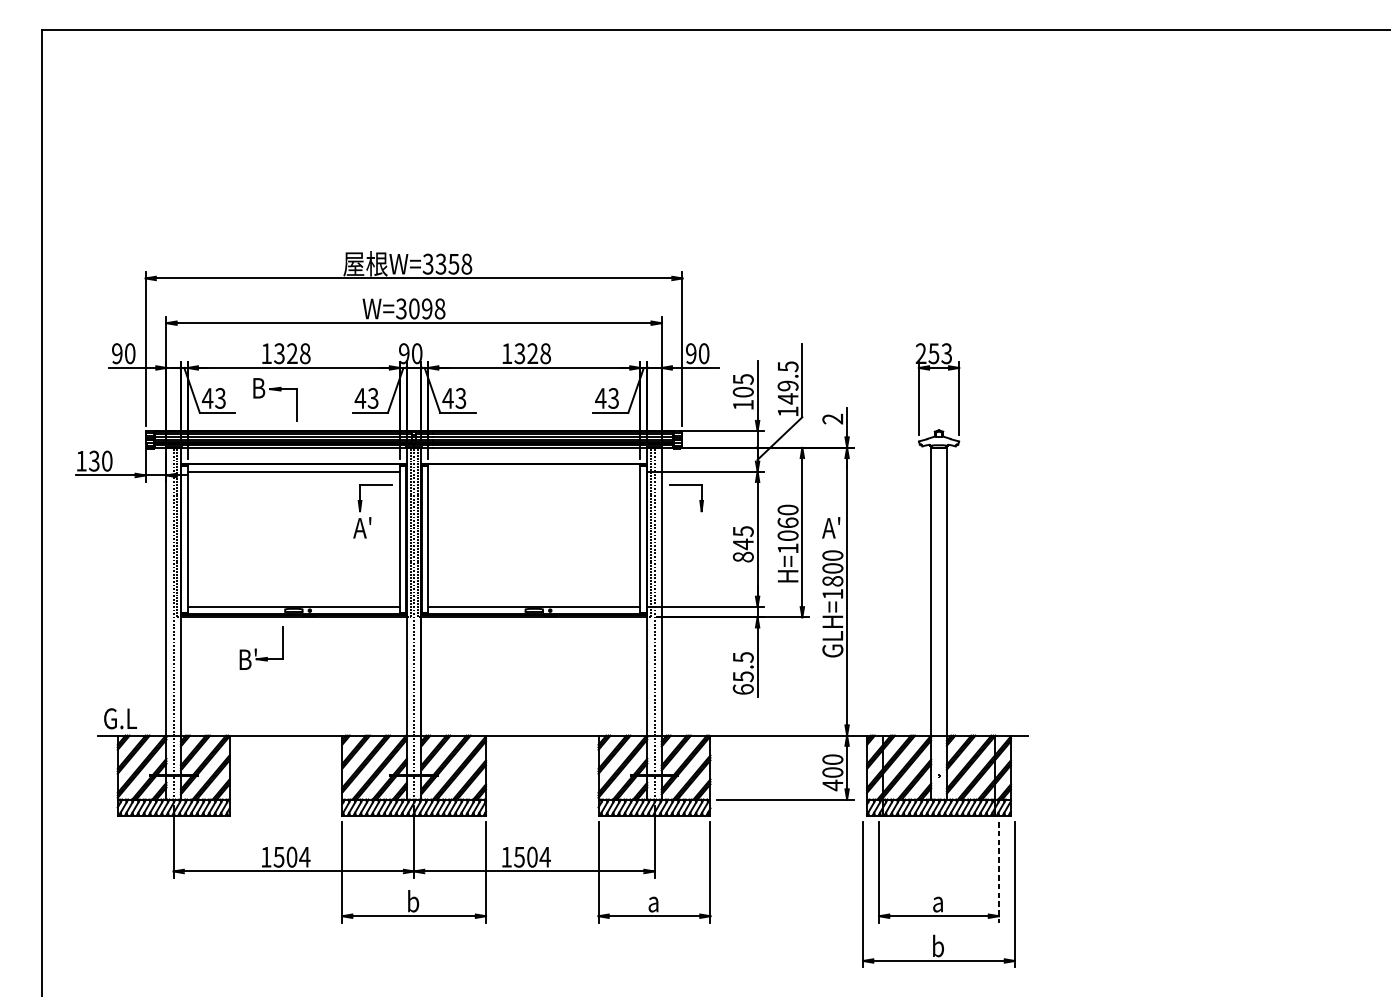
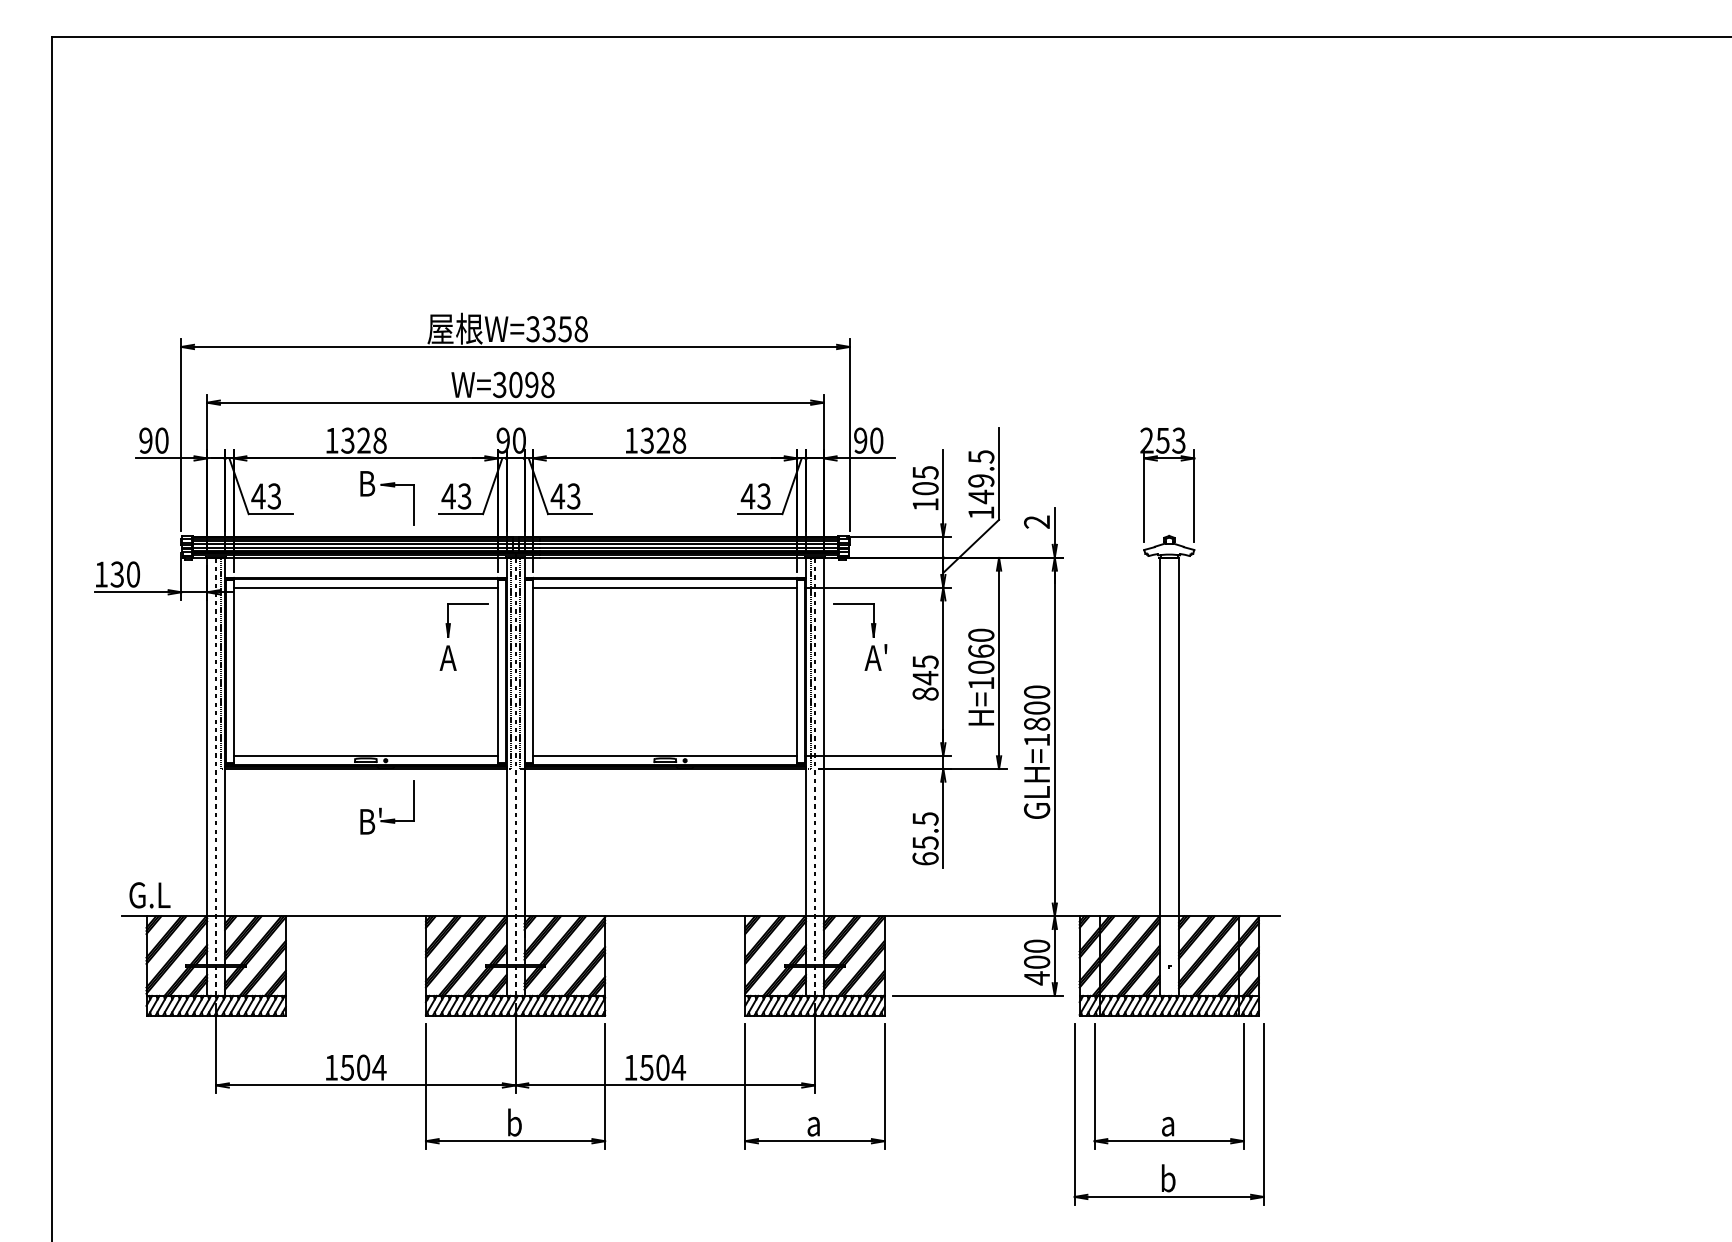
part: (278, 391) -> (391, 487), moved
line: (534, 471) -> (665, 587), added
text: (369, 521) -> (460, 649), A' -> A
text: (830, 527) -> (875, 657), moved
part: (261, 648) -> (387, 807), moved
line: (998, 872) -> (1243, 1086), dashed -> solid

